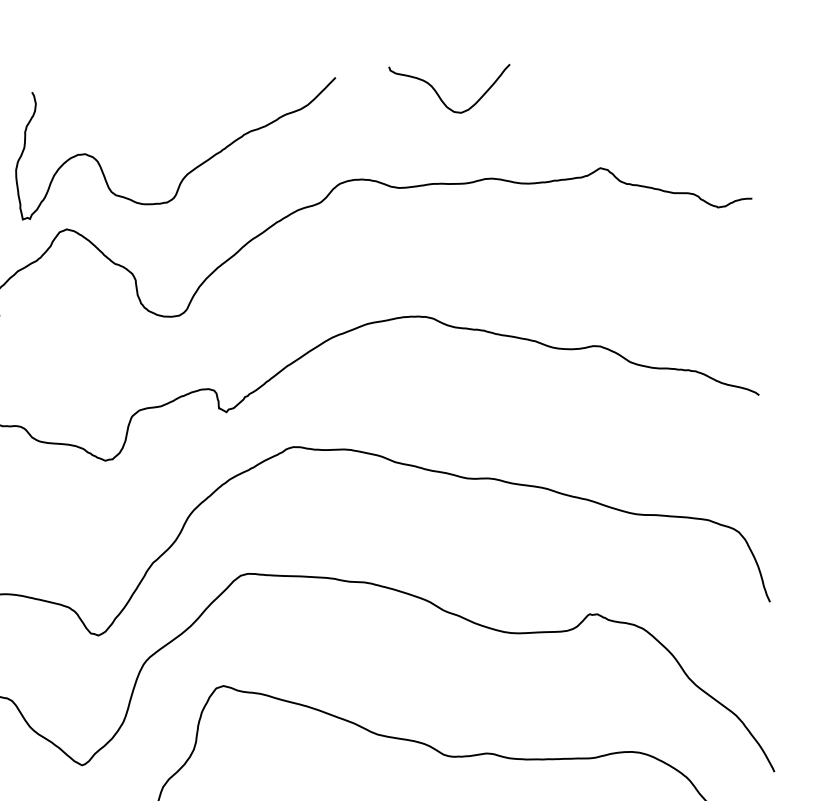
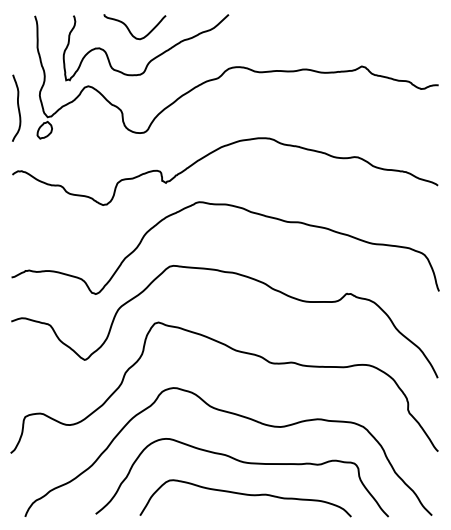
curve: (441, 96) -> (130, 30), moved

